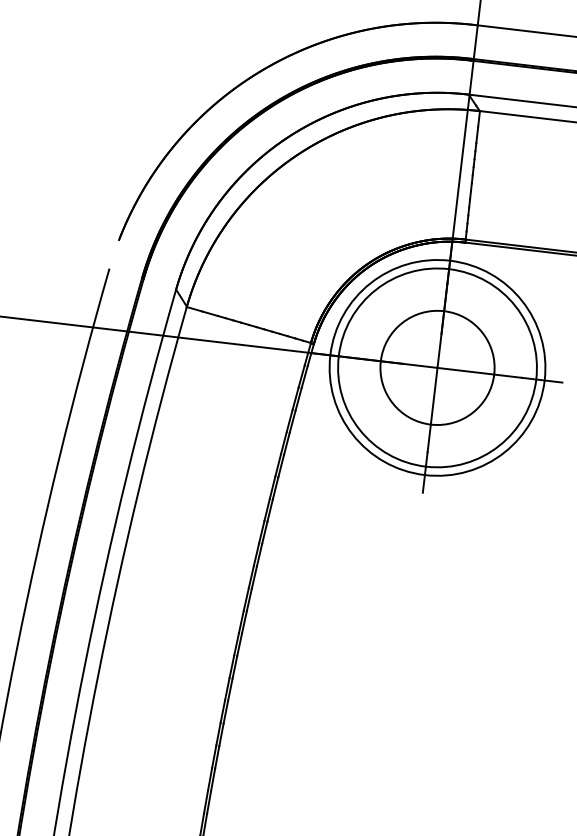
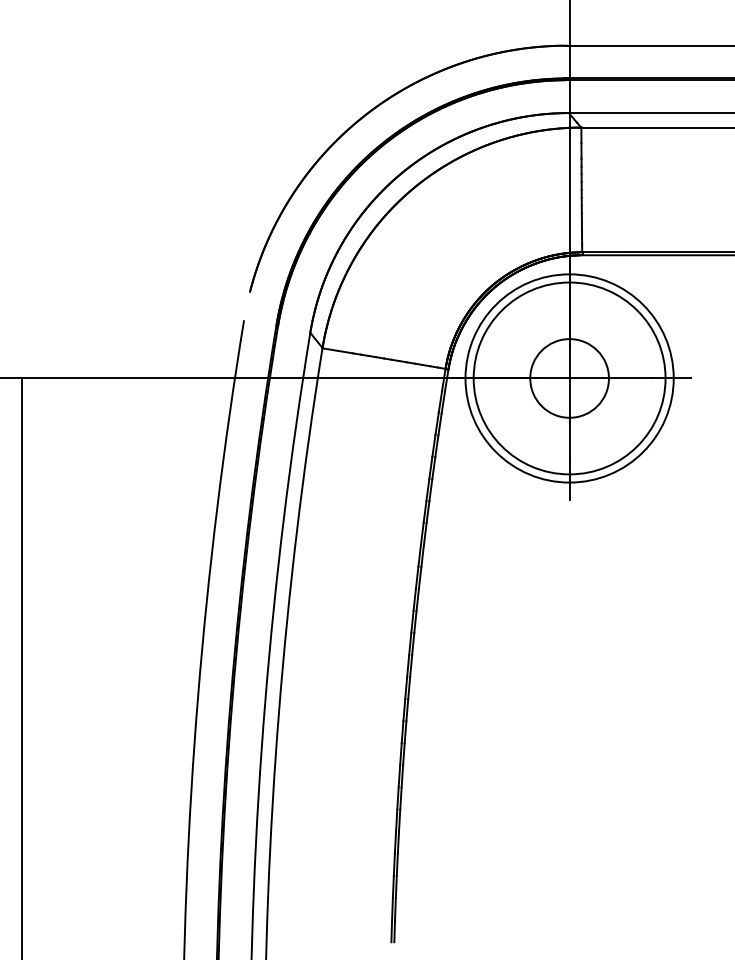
circle: (437, 367) -> (569, 378), size x0.71

